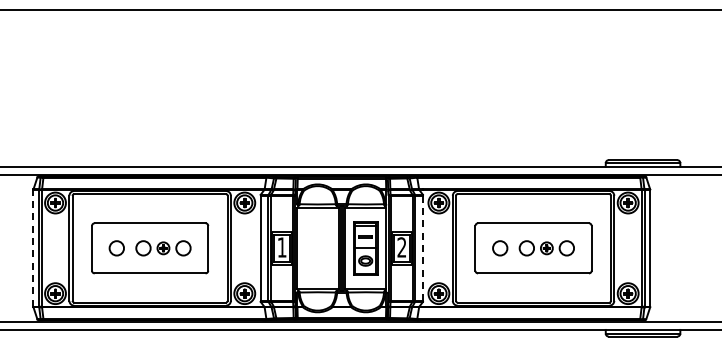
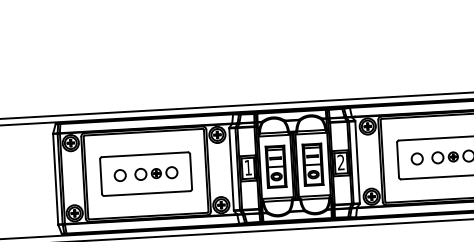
line: (33, 247) -> (55, 178), dashed -> solid
part: (317, 248) -> (275, 167), added
line: (423, 248) -> (357, 162), dashed -> solid

